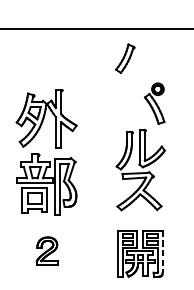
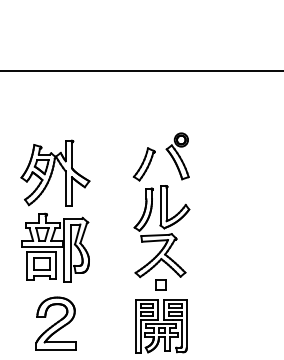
part: (124, 58) -> (143, 164), moved
part: (139, 216) -> (160, 284), added
part: (46, 251) -> (55, 323), size x1.67
line: (162, 252) -> (186, 324), dashed -> solid

